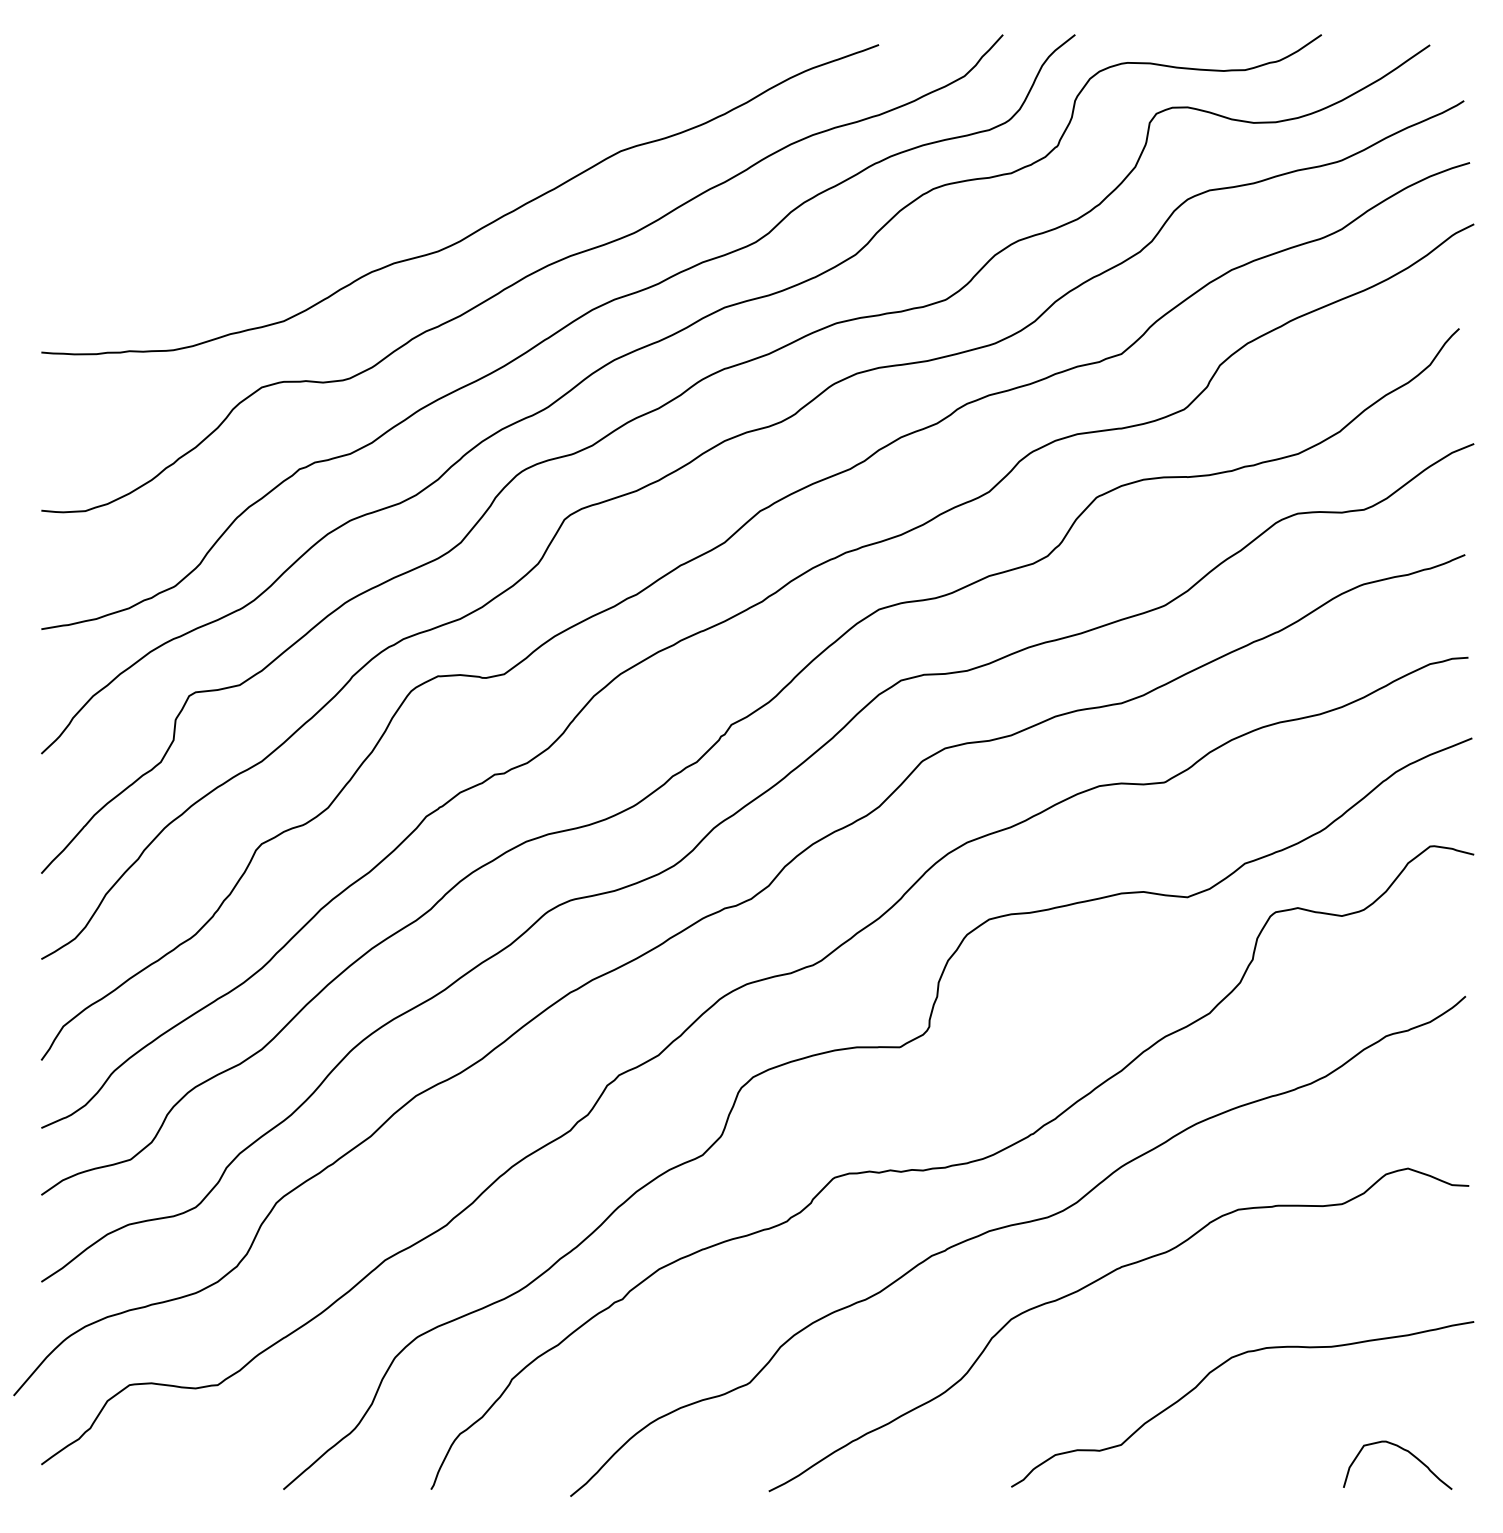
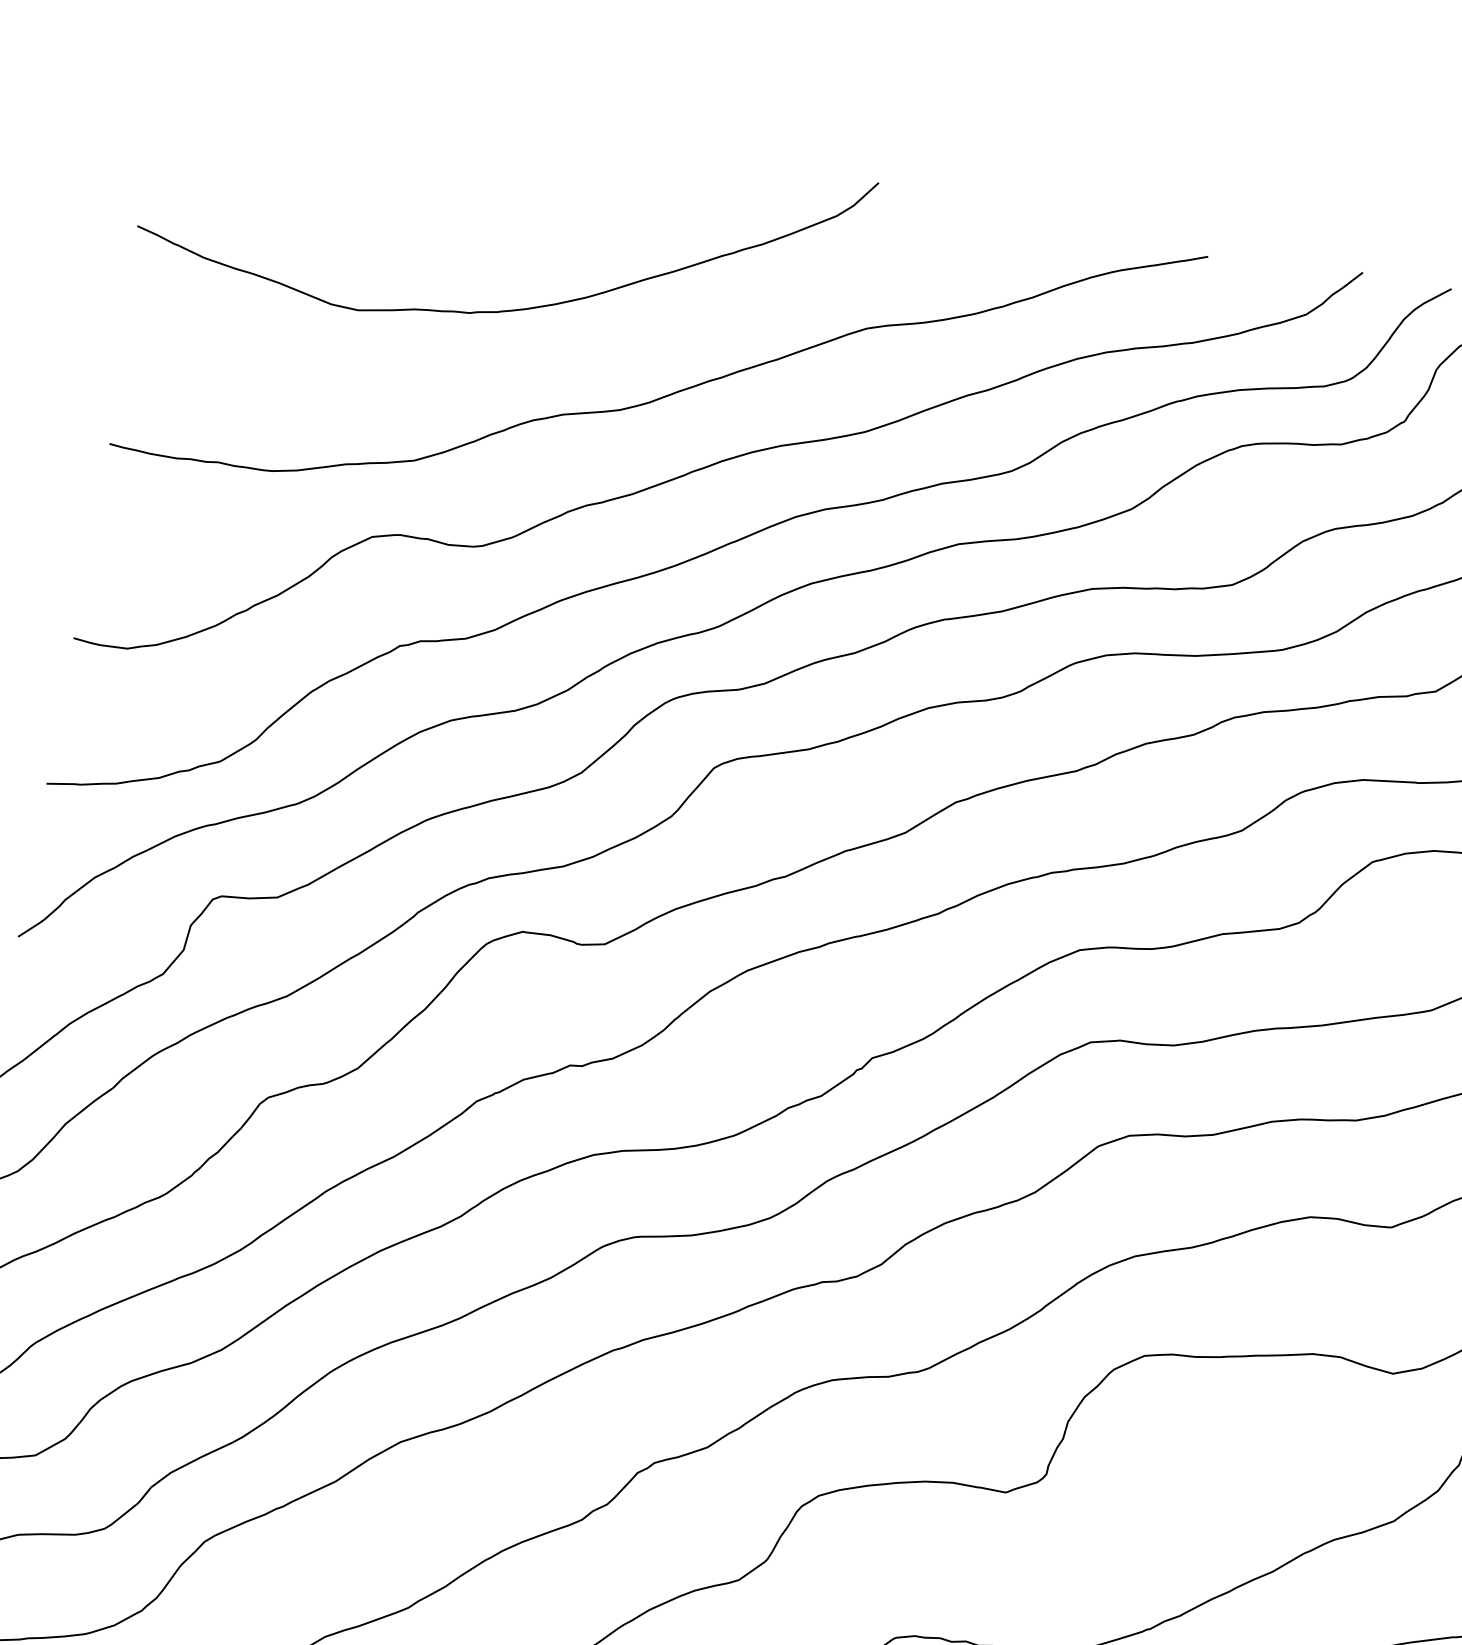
curve: (342, 186) -> (517, 308), added

